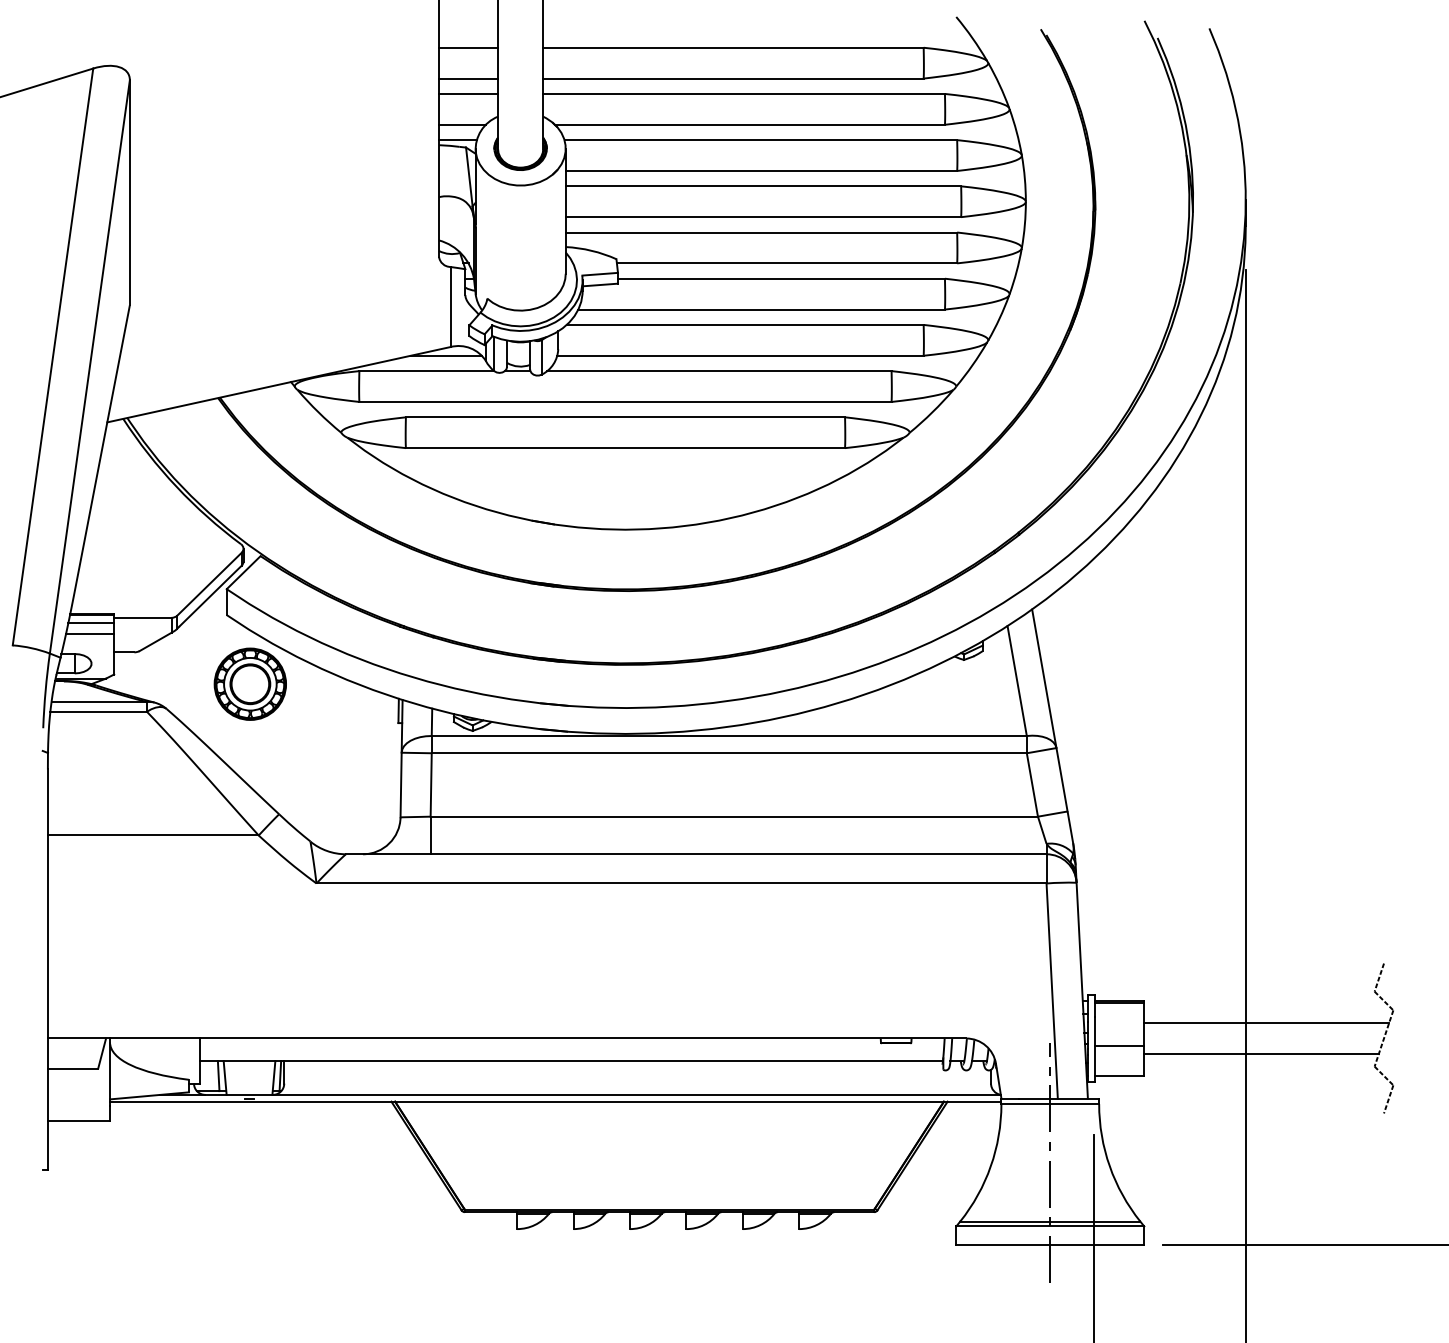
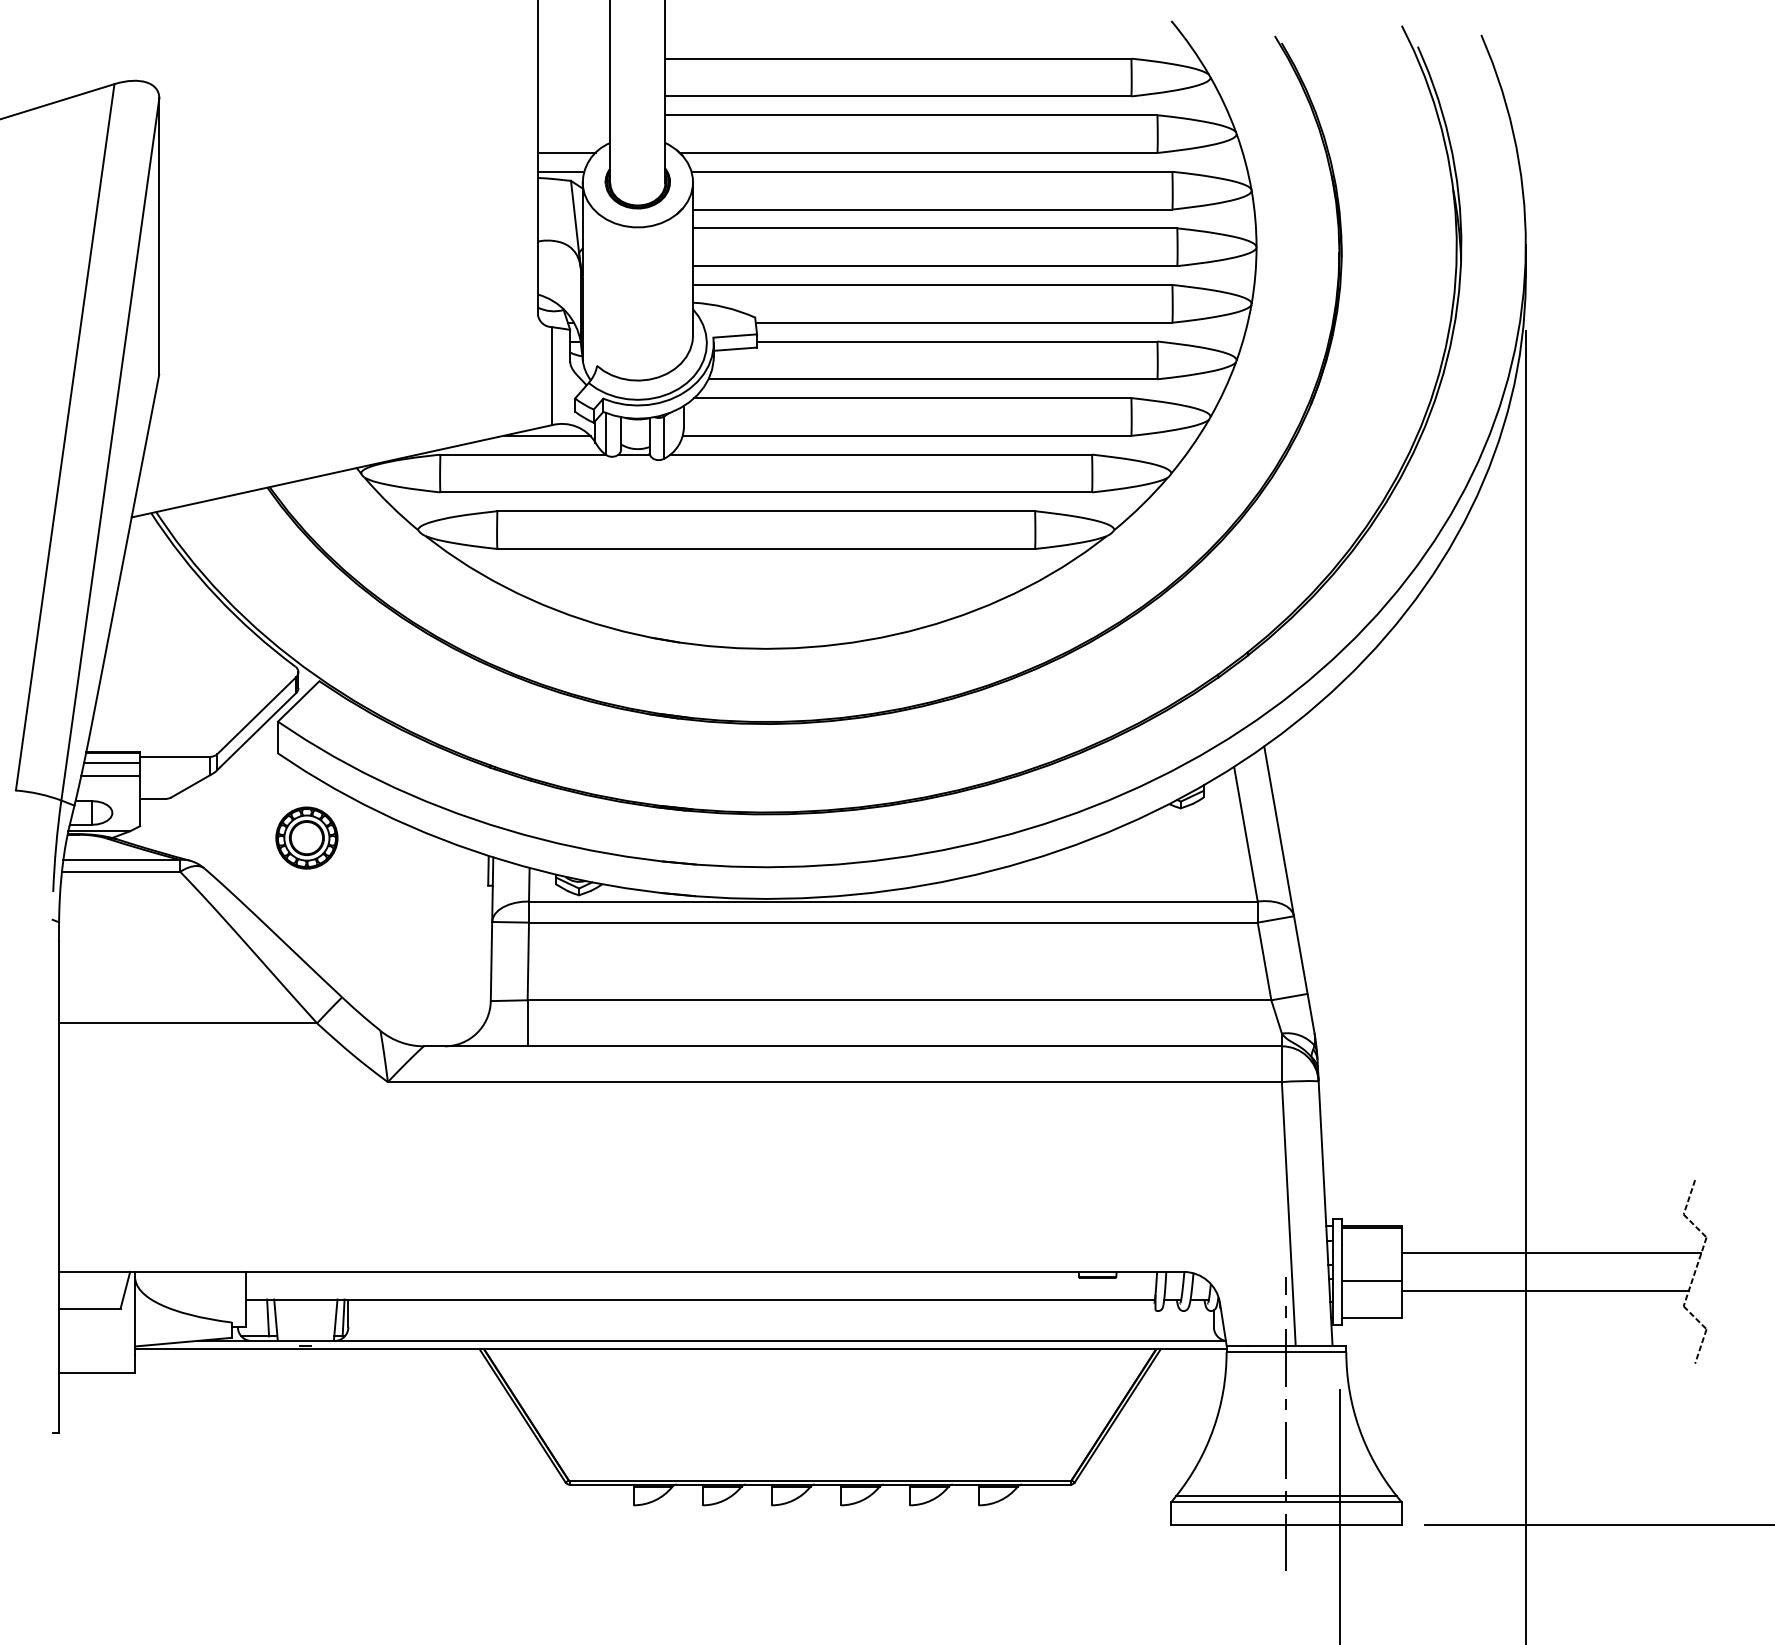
line: (468, 47) -> (573, 58), removed
line: (468, 78) -> (573, 96), removed
line: (468, 94) -> (573, 115), removed
part: (250, 683) -> (306, 837), size x0.7

